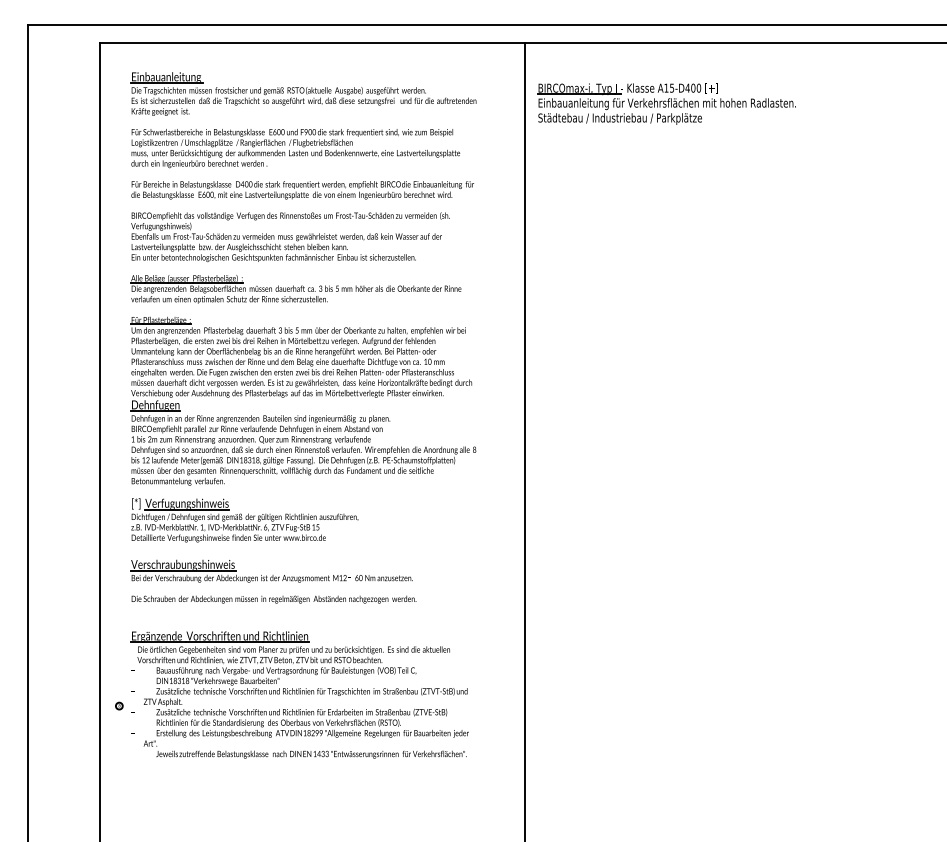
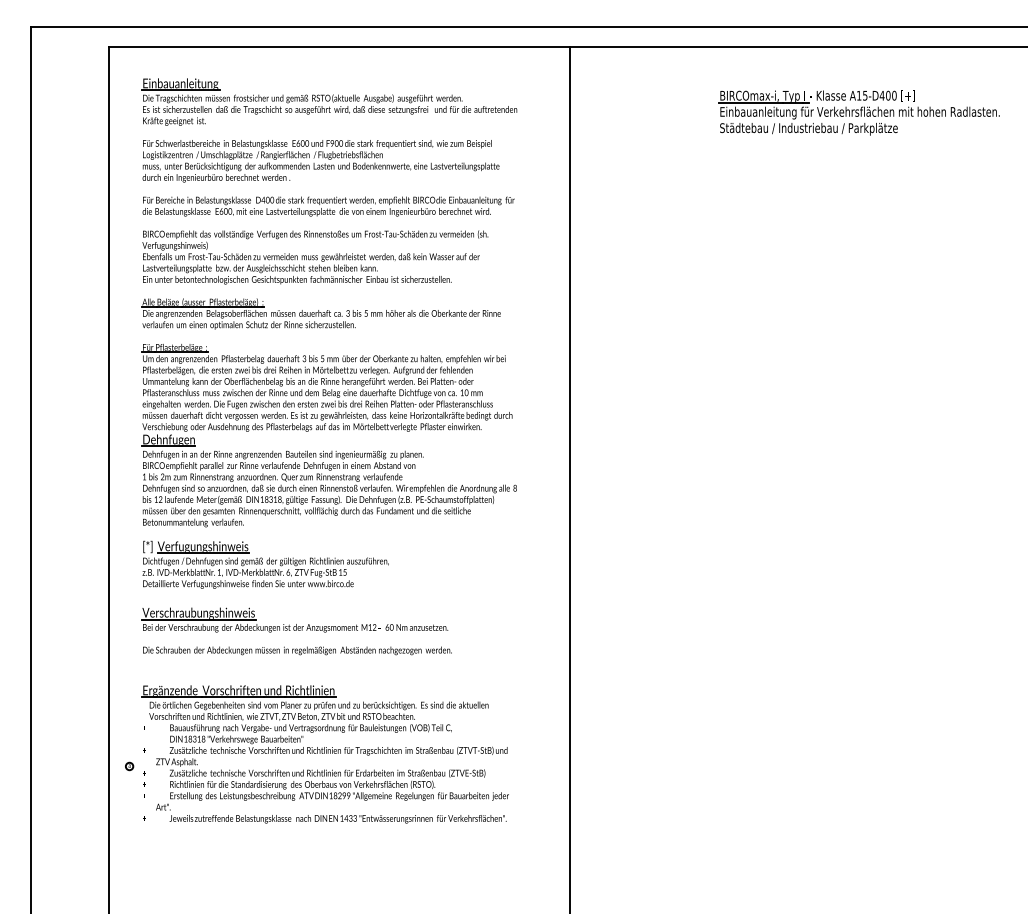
part: (666, 103) -> (859, 112), moved

